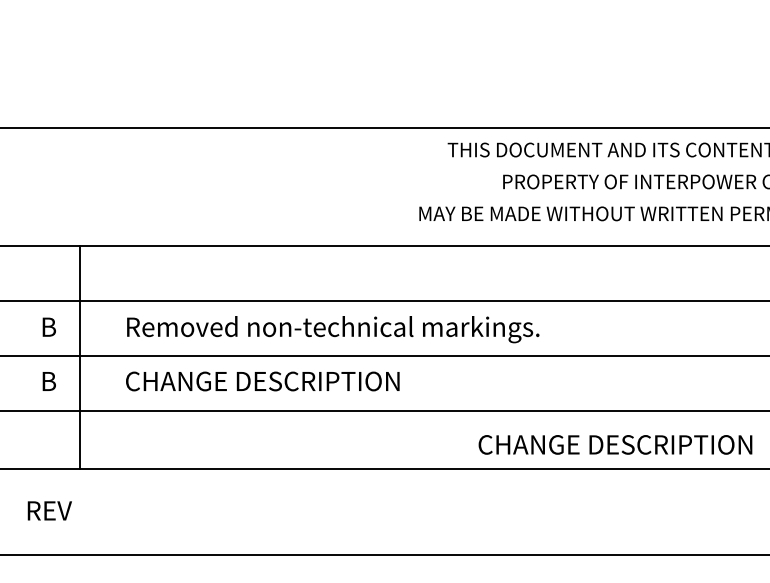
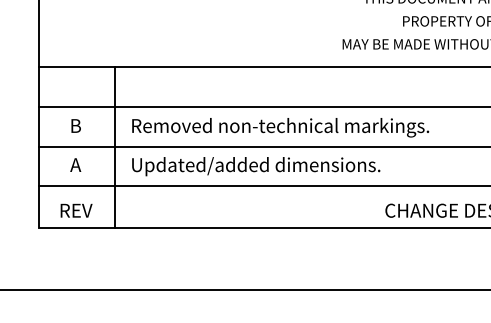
line: (79, 356) -> (114, 147), moved
text: (48, 381) -> (75, 165), B -> A
text: (298, 383) -> (255, 166), CHANGE DESCRIPTION -> Updated/added dimensions.
text: (49, 510) -> (76, 210), moved

